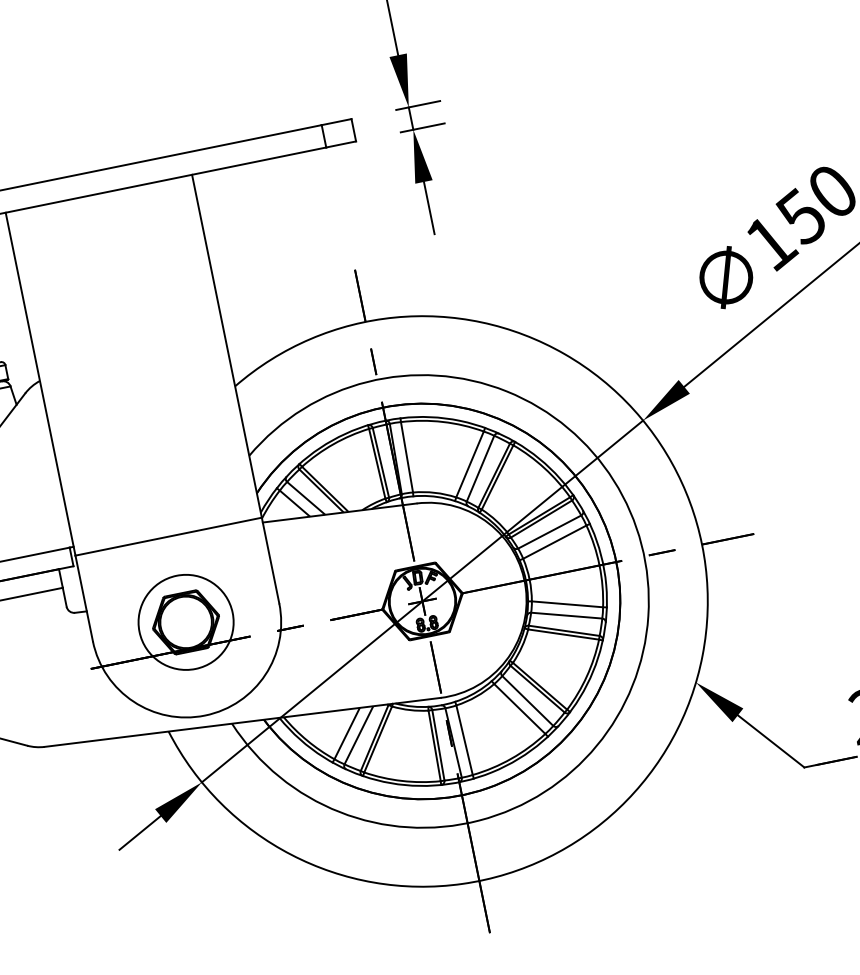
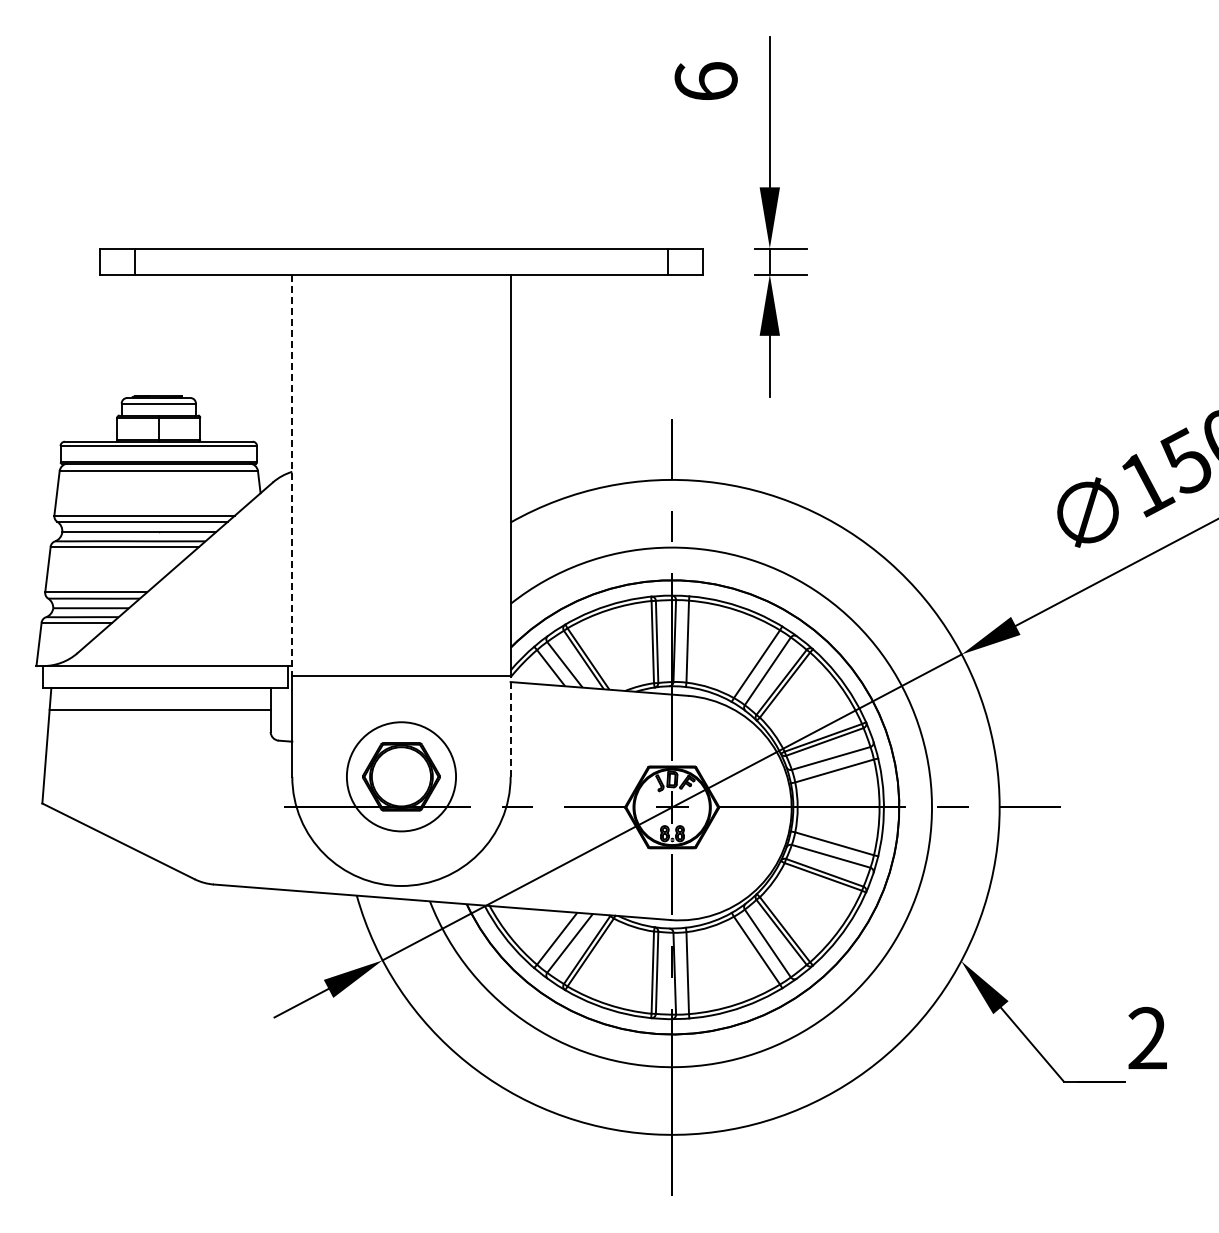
line: (40, 384) -> (292, 475), solid -> dashed
line: (270, 560) -> (510, 726), solid -> dashed

